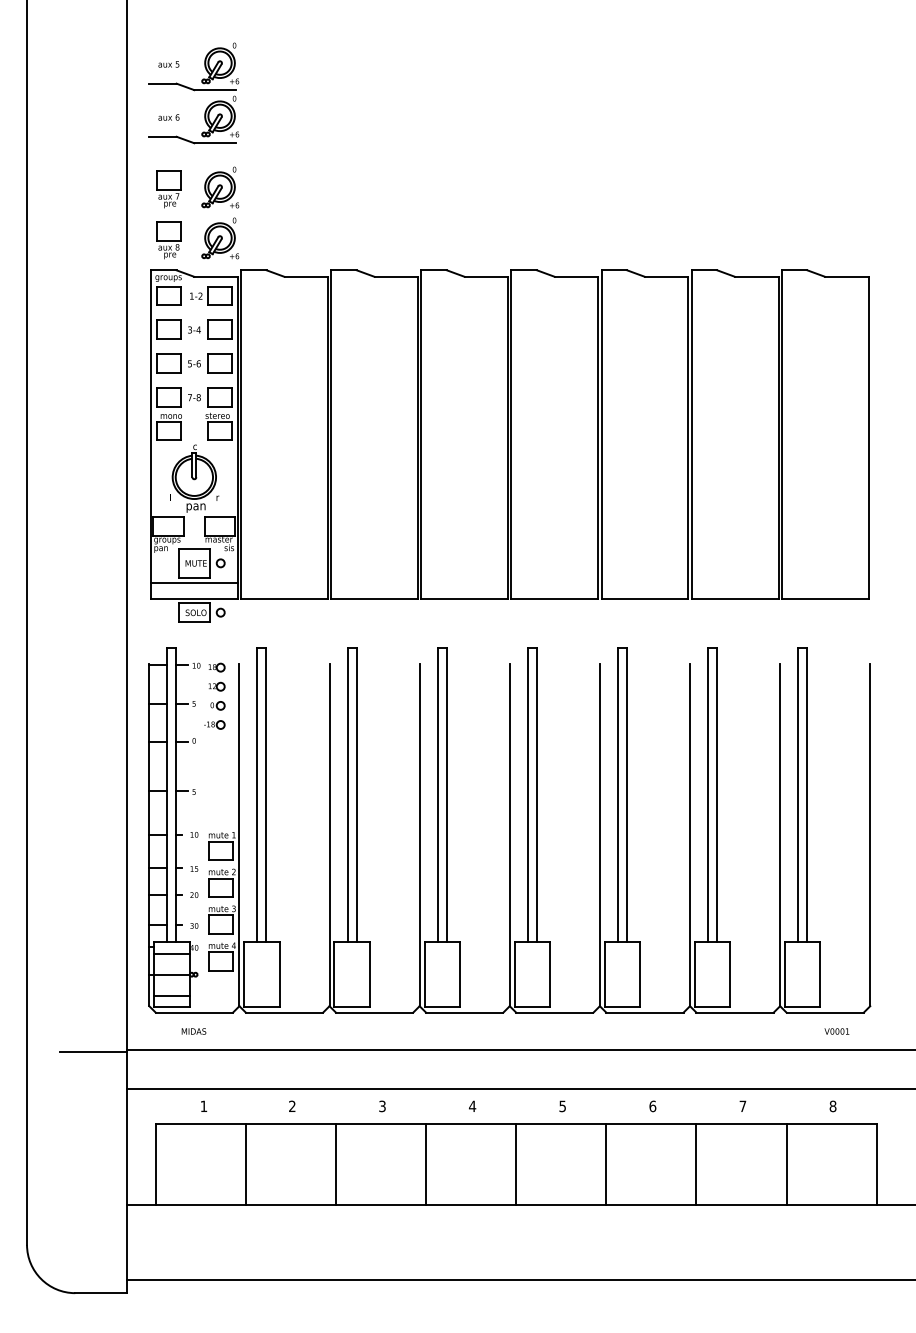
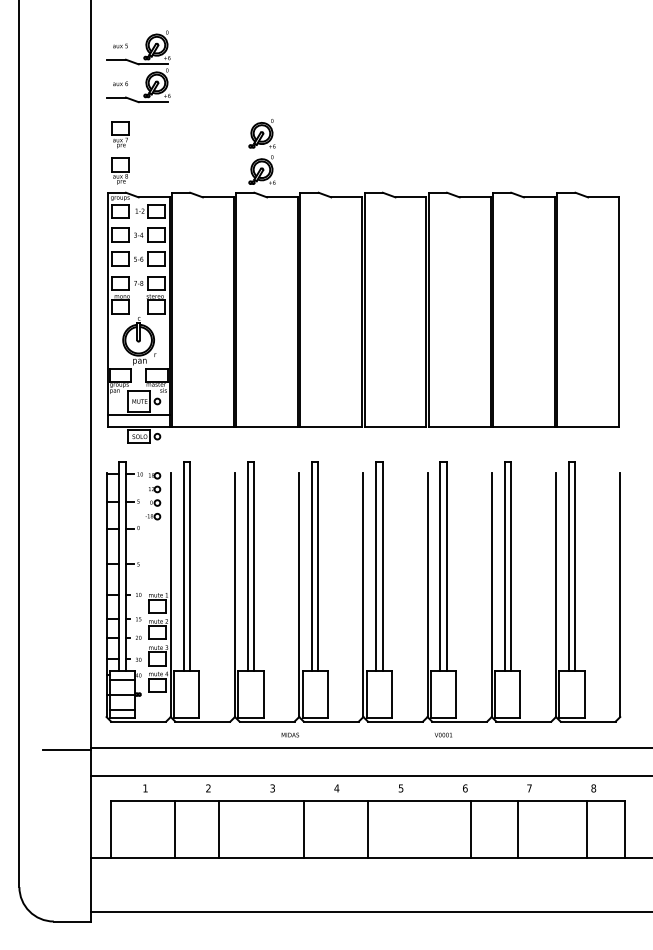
part: (219, 202) -> (261, 144), moved
text: (192, 1030) -> (289, 734), moved
text: (836, 1030) -> (443, 734), moved
line: (335, 1164) -> (218, 829), moved
line: (606, 1164) -> (471, 829), moved
line: (696, 1164) -> (518, 829), moved
line: (786, 1164) -> (586, 829), moved

